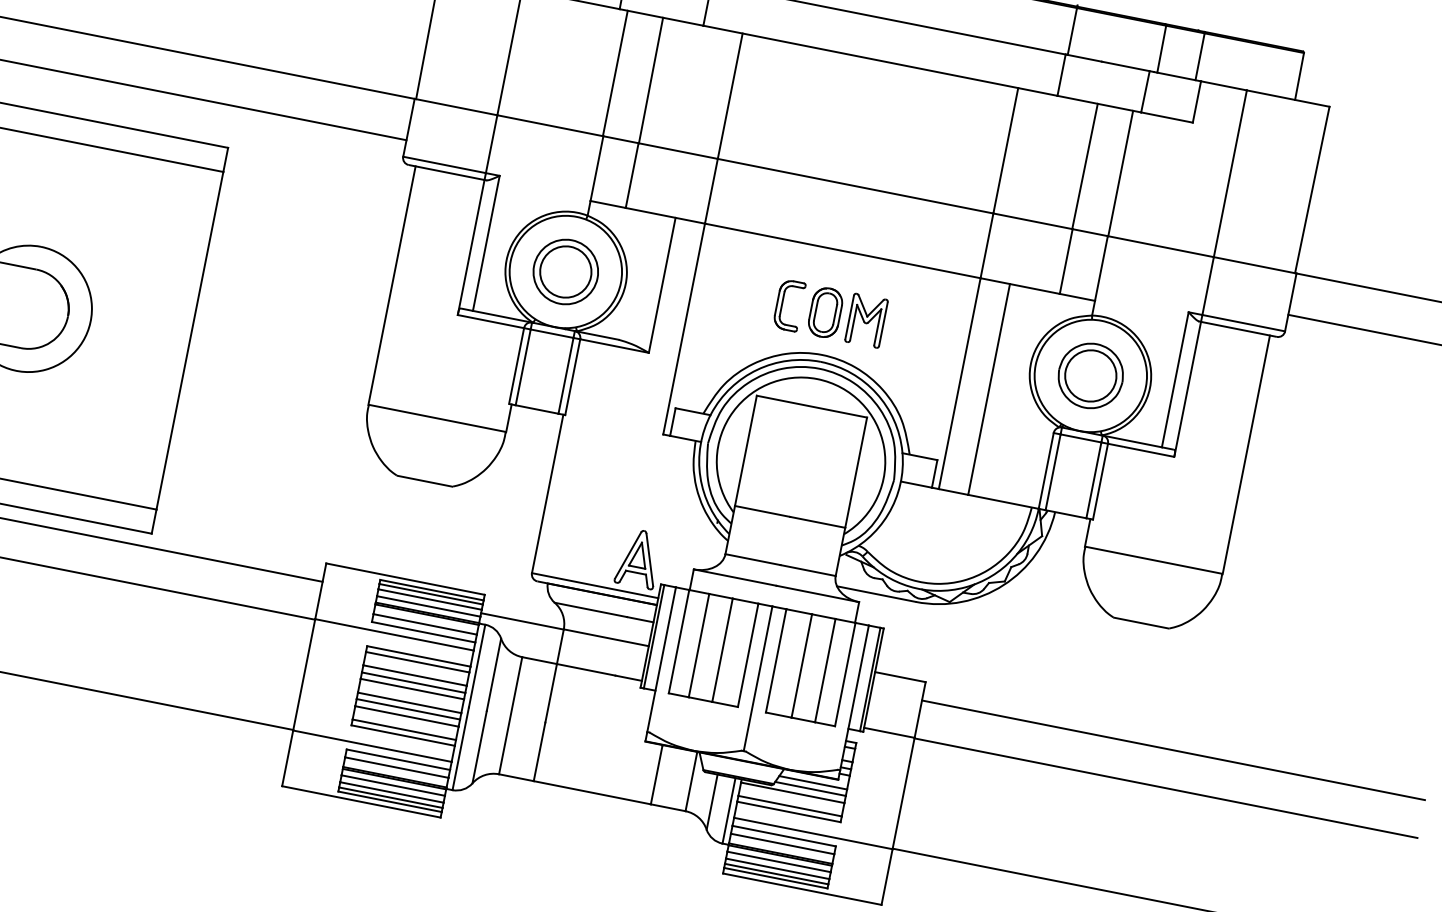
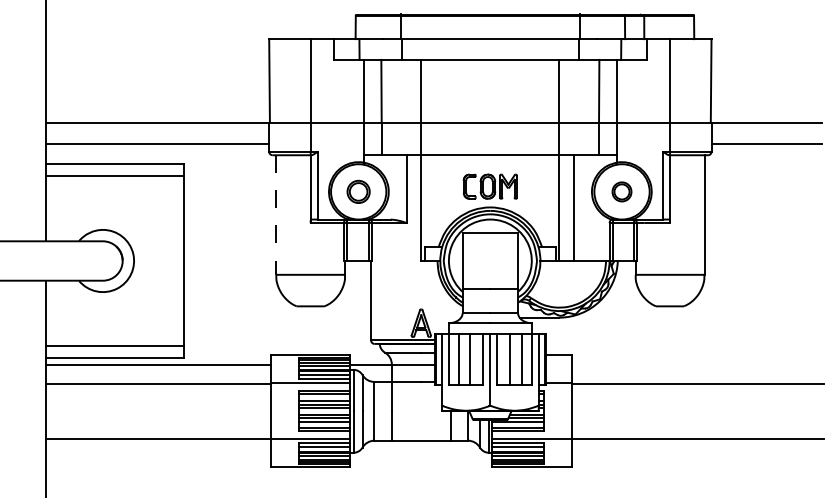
part: (565, 271) -> (358, 191), size x0.7
line: (392, 286) -> (276, 215), solid -> dashed
part: (1089, 374) -> (621, 191), size x0.6
line: (1173, 749) -> (697, 364), removed

